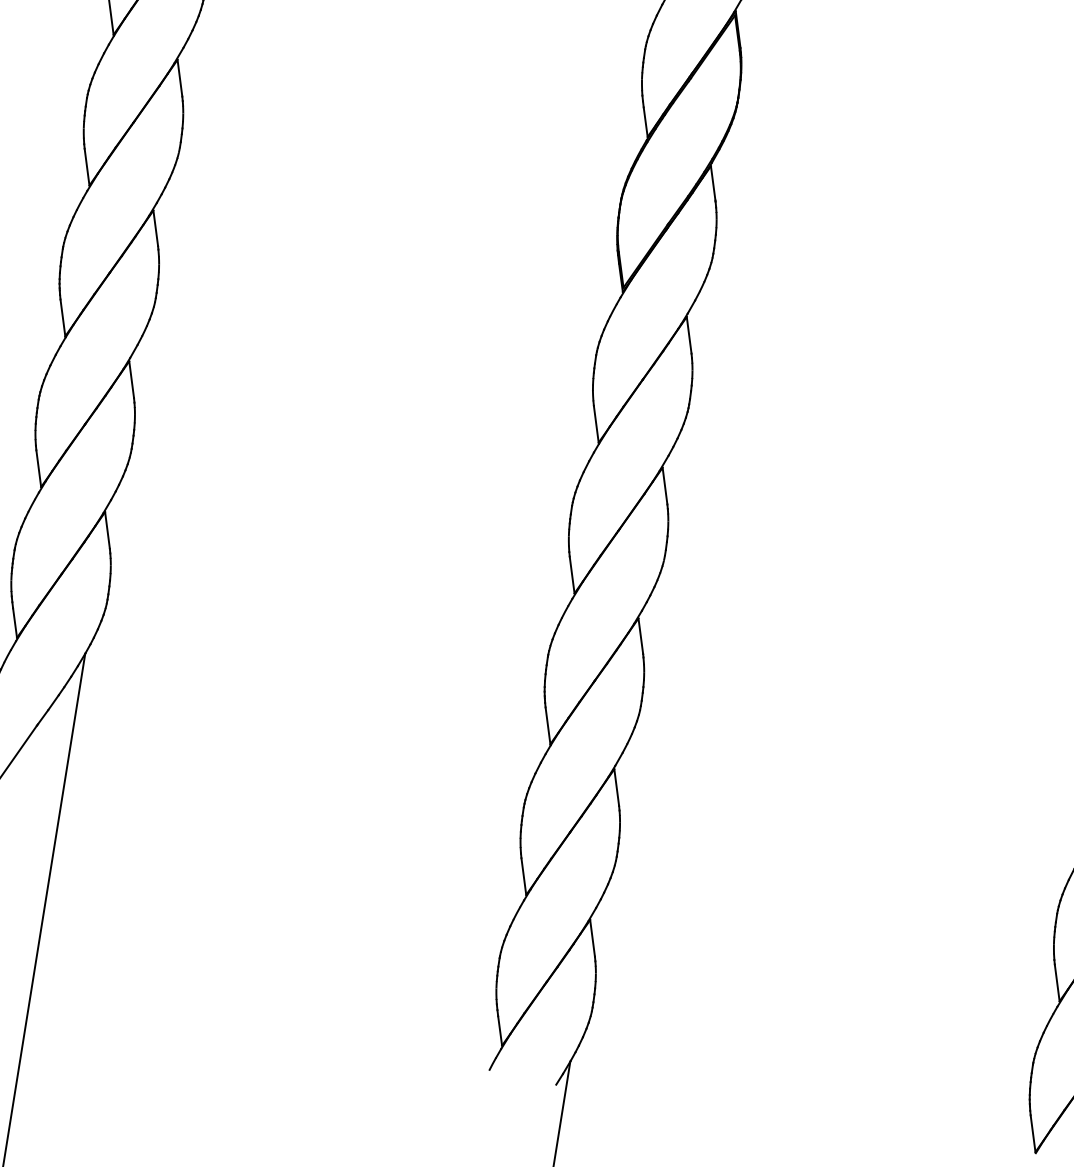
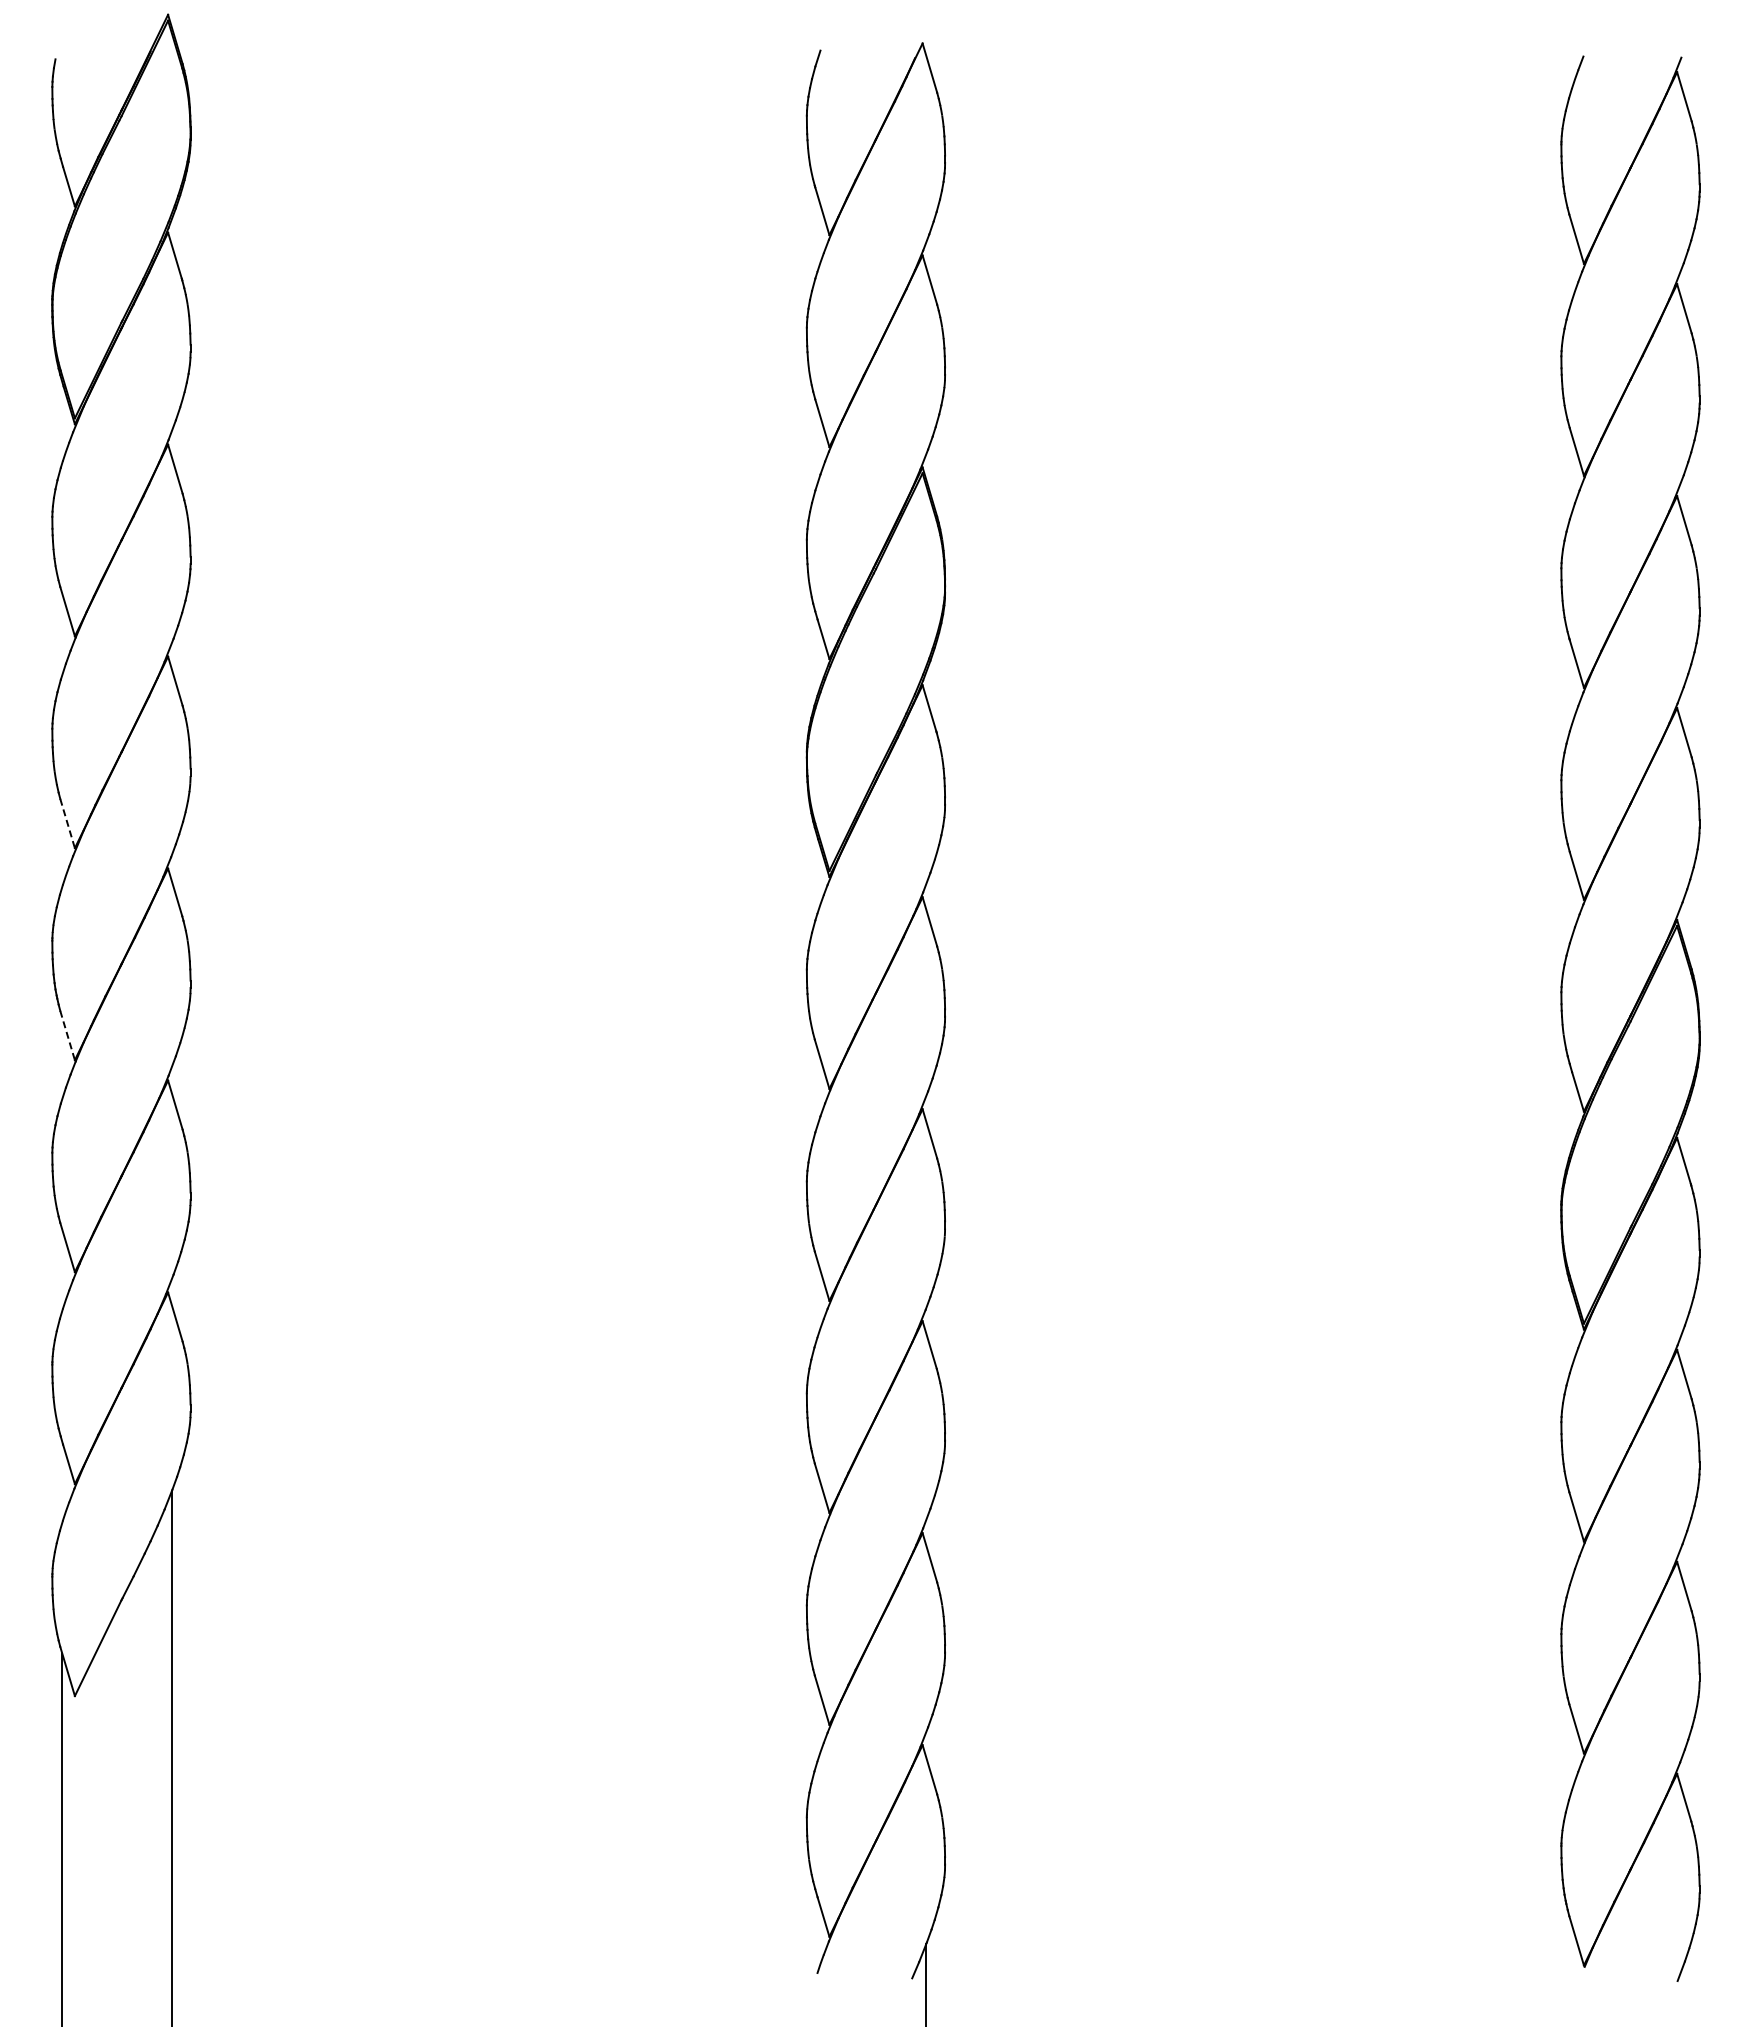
line: (87, 167) -> (67, 823), solid -> dashed
line: (62, 317) -> (67, 1035), solid -> dashed

